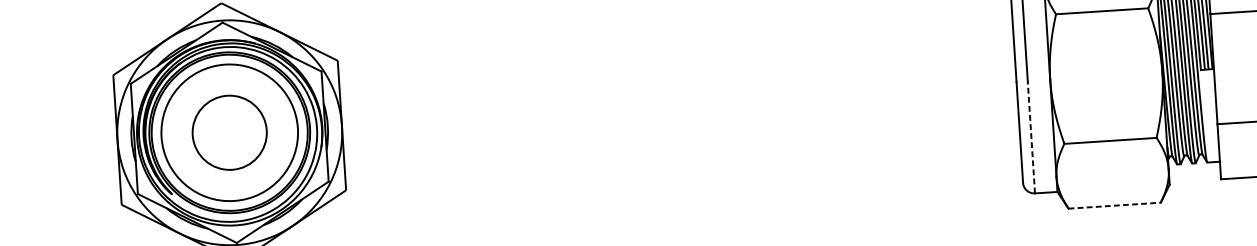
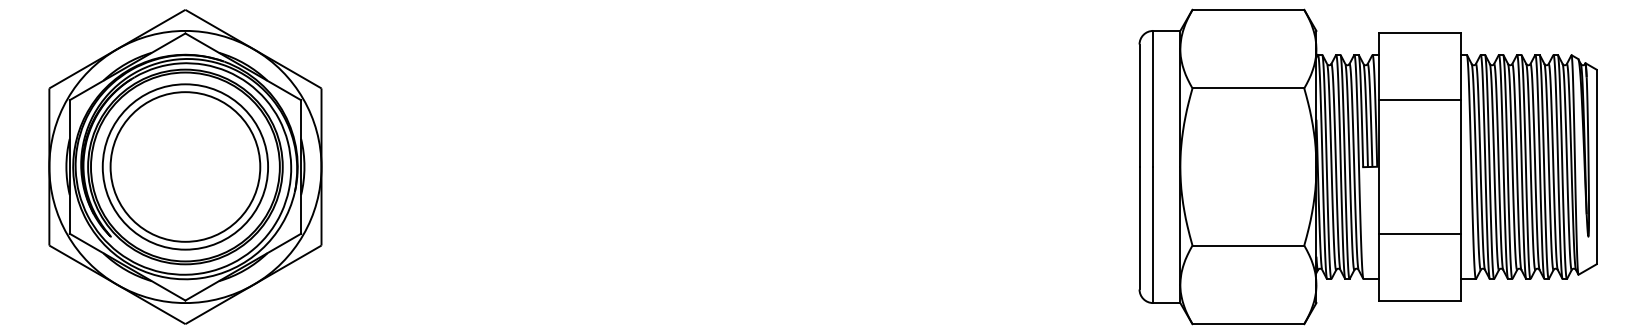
circle: (229, 132) -> (185, 166), size x1.67
line: (1031, 136) -> (1153, 234), dashed -> solid
line: (1114, 205) -> (1248, 324), dashed -> solid

